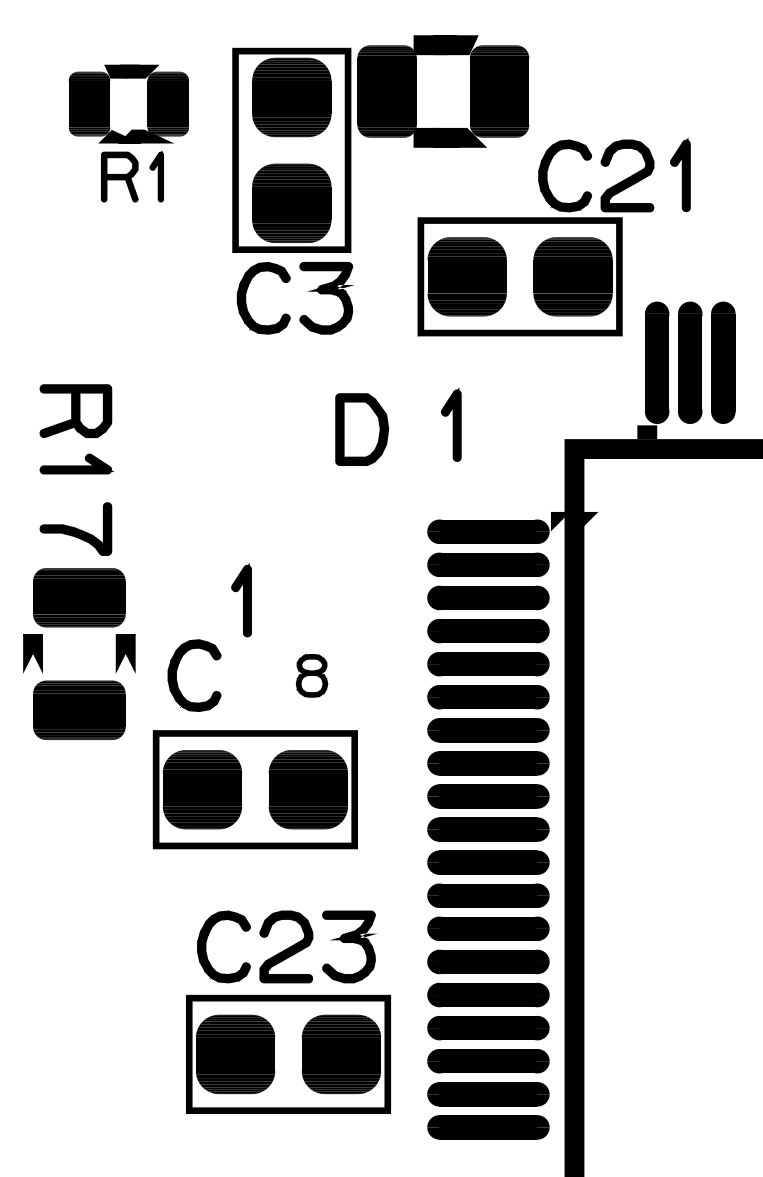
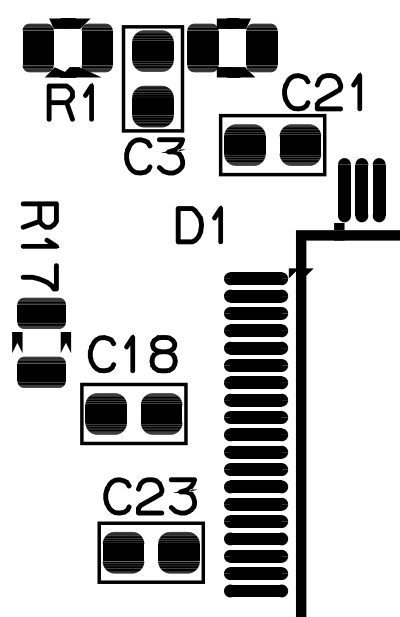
part: (128, 132) -> (67, 69), size x1.43
part: (451, 424) -> (217, 224), moved
part: (241, 599) -> (129, 353), moved
part: (311, 676) -> (163, 354), size x1.67

